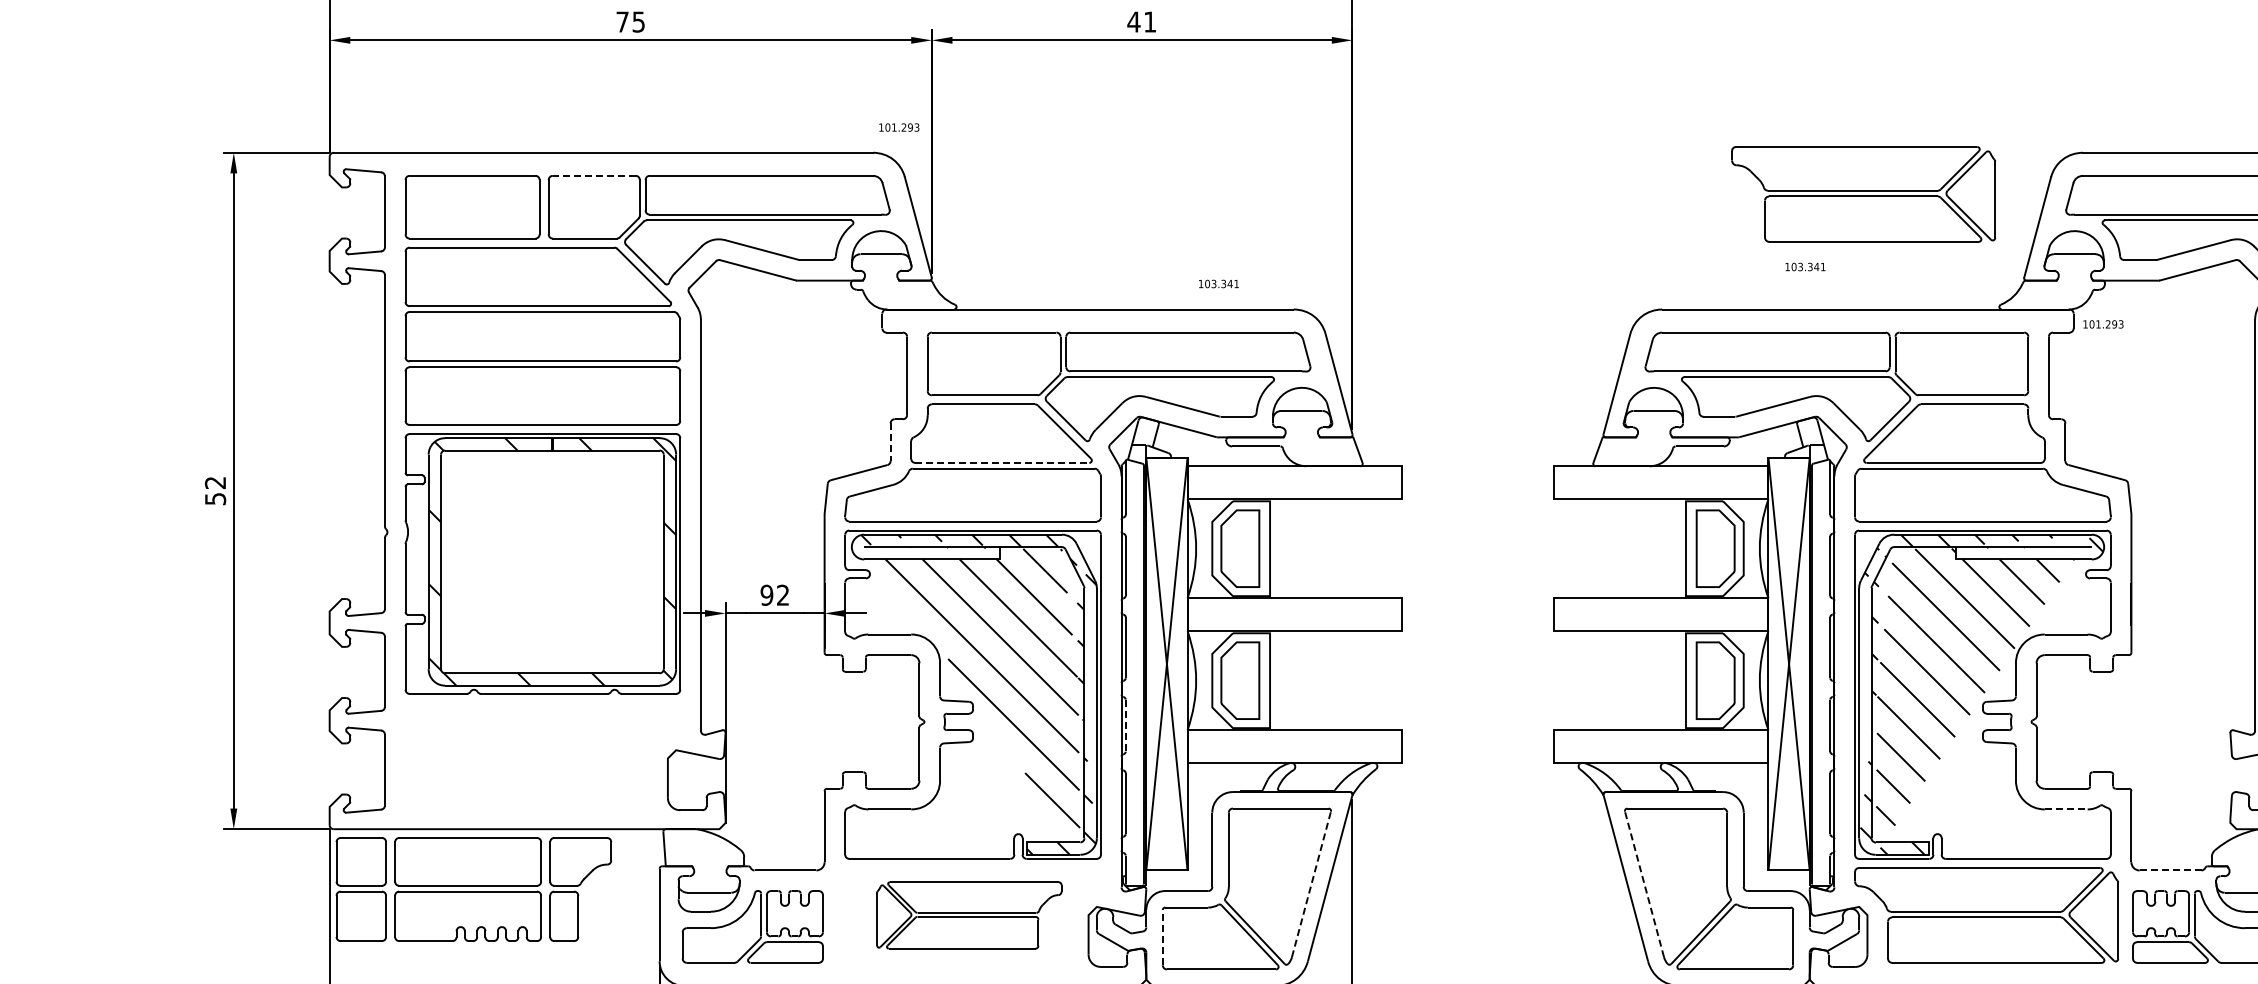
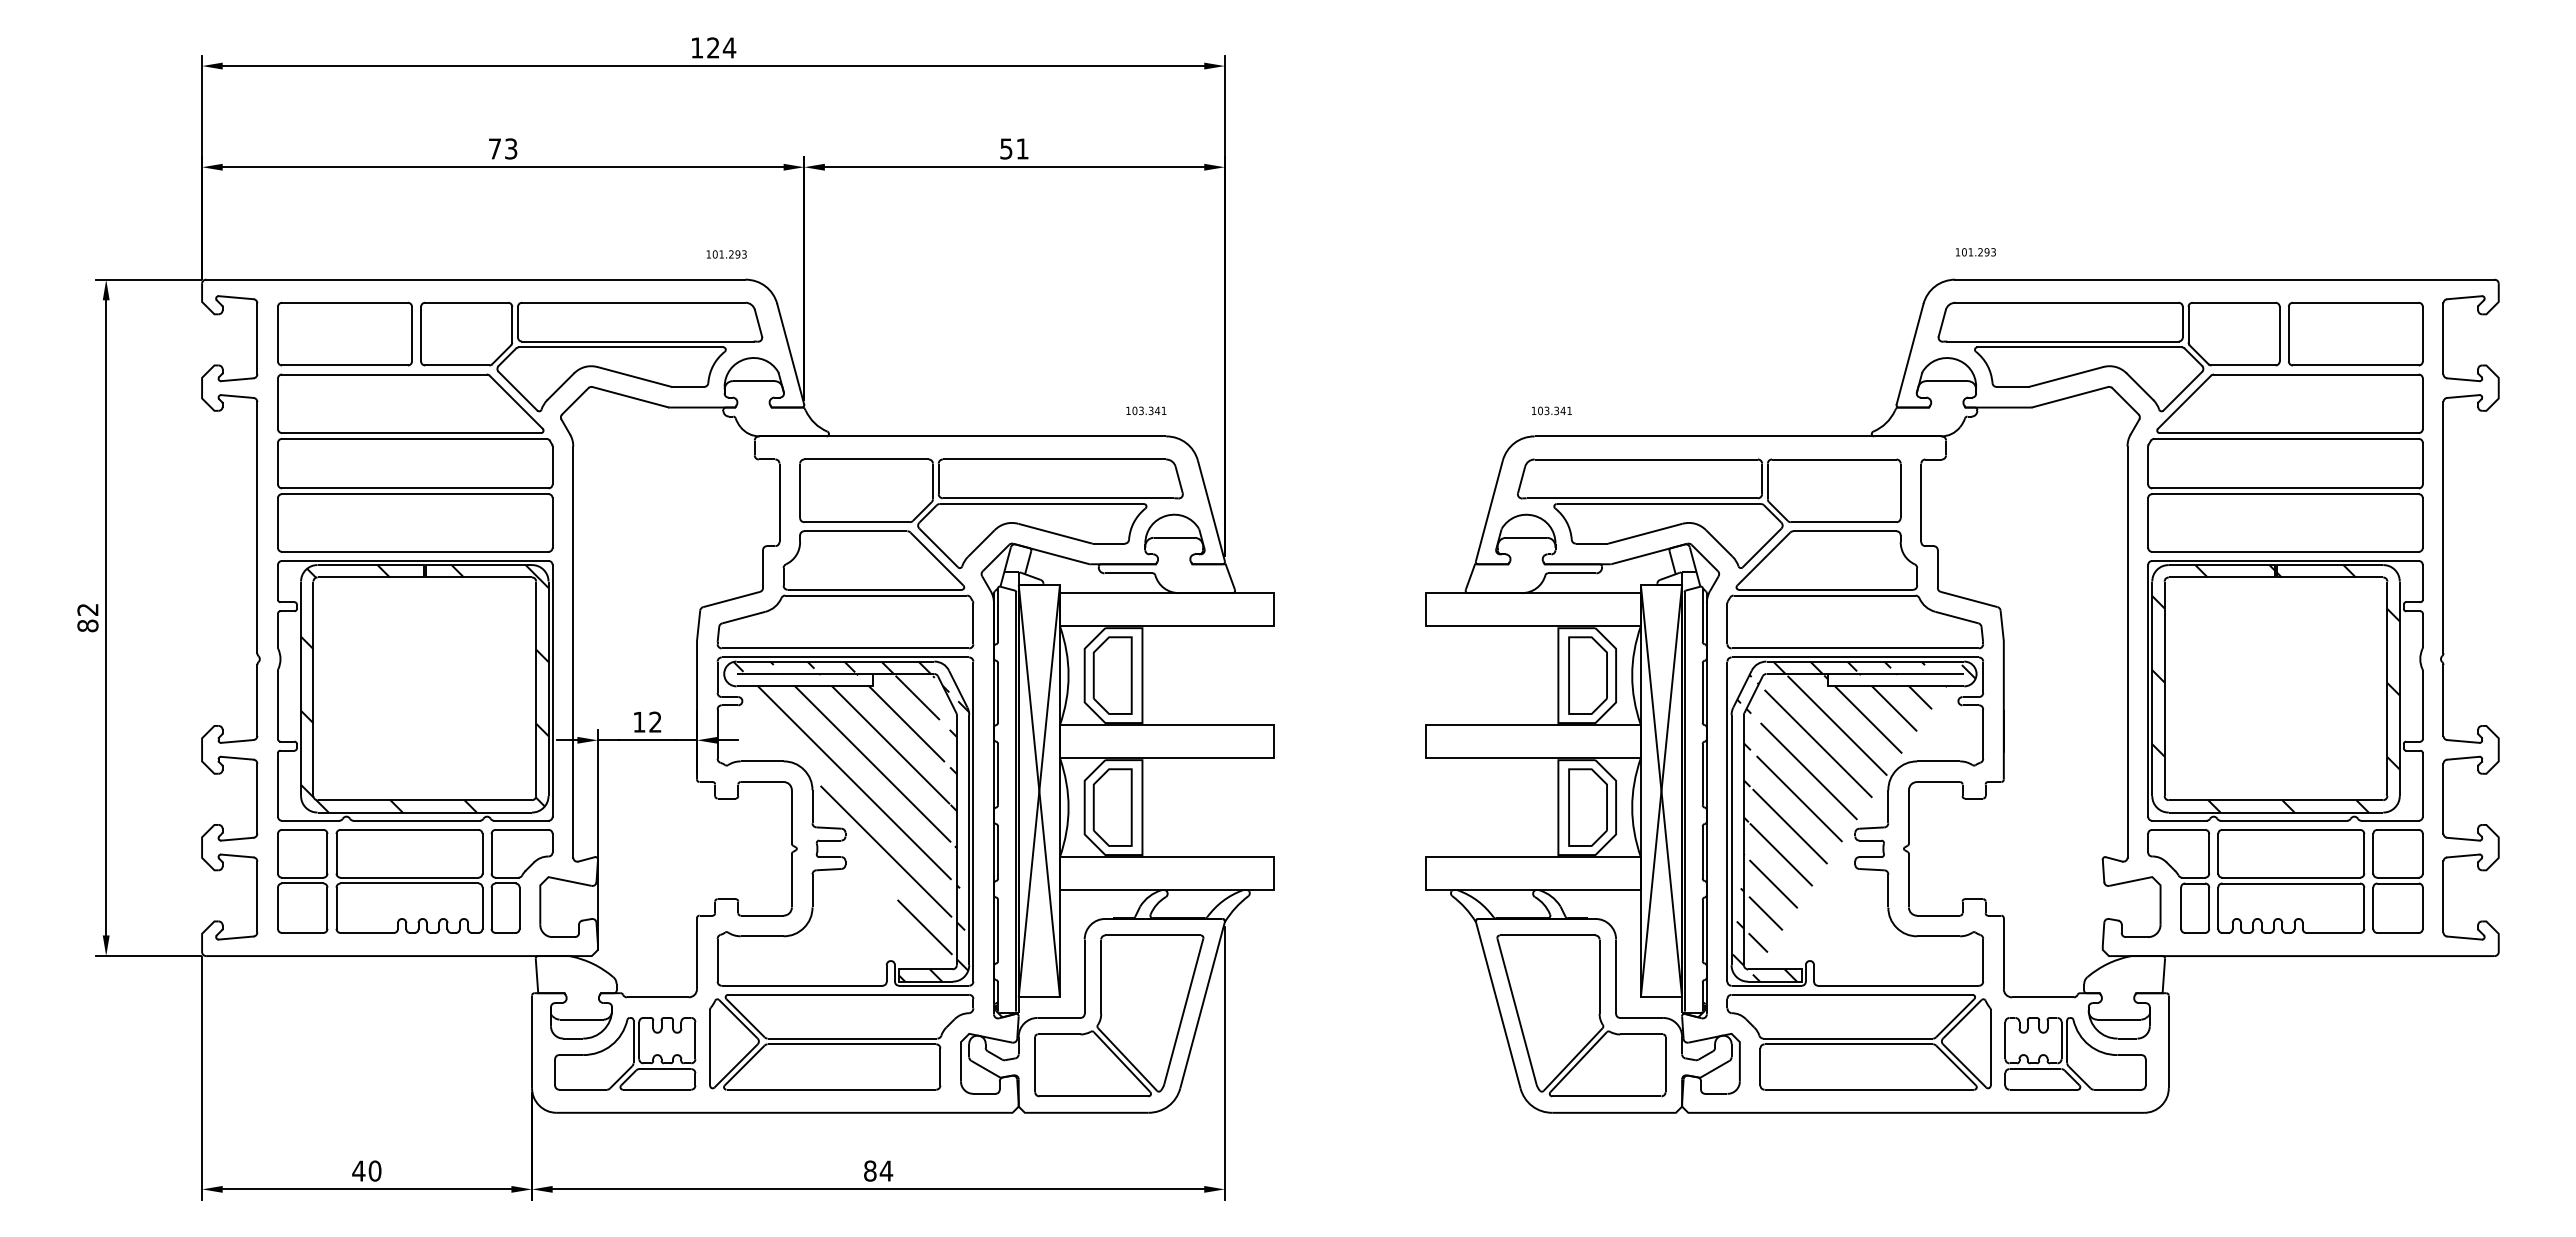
text: (639, 21) -> (511, 148), 75 -> 73
text: (1134, 21) -> (1006, 148), 41 -> 51
text: (899, 127) -> (726, 254), moved
line: (594, 175) -> (466, 302), dashed -> solid
part: (1863, 194) -> (1735, 321), removed
text: (1805, 266) -> (1551, 410), moved
text: (1219, 283) -> (1146, 410), moved
text: (2103, 324) -> (1975, 252), moved
line: (891, 442) -> (763, 569), dashed -> solid
line: (1003, 462) -> (875, 589), dashed -> solid
text: (215, 498) -> (87, 625), 52 -> 82
text: (767, 594) -> (639, 721), 92 -> 12
line: (1126, 726) -> (998, 853), dashed -> solid
line: (2067, 809) -> (1939, 936), dashed -> solid
line: (2171, 870) -> (2043, 997), dashed -> solid
line: (1311, 883) -> (1183, 1010), dashed -> solid
line: (1644, 883) -> (1516, 1010), dashed -> solid
part: (474, 889) -> (415, 881), moved
part: (969, 915) -> (841, 1042), size x1.43
line: (1163, 937) -> (1035, 1064), dashed -> solid

